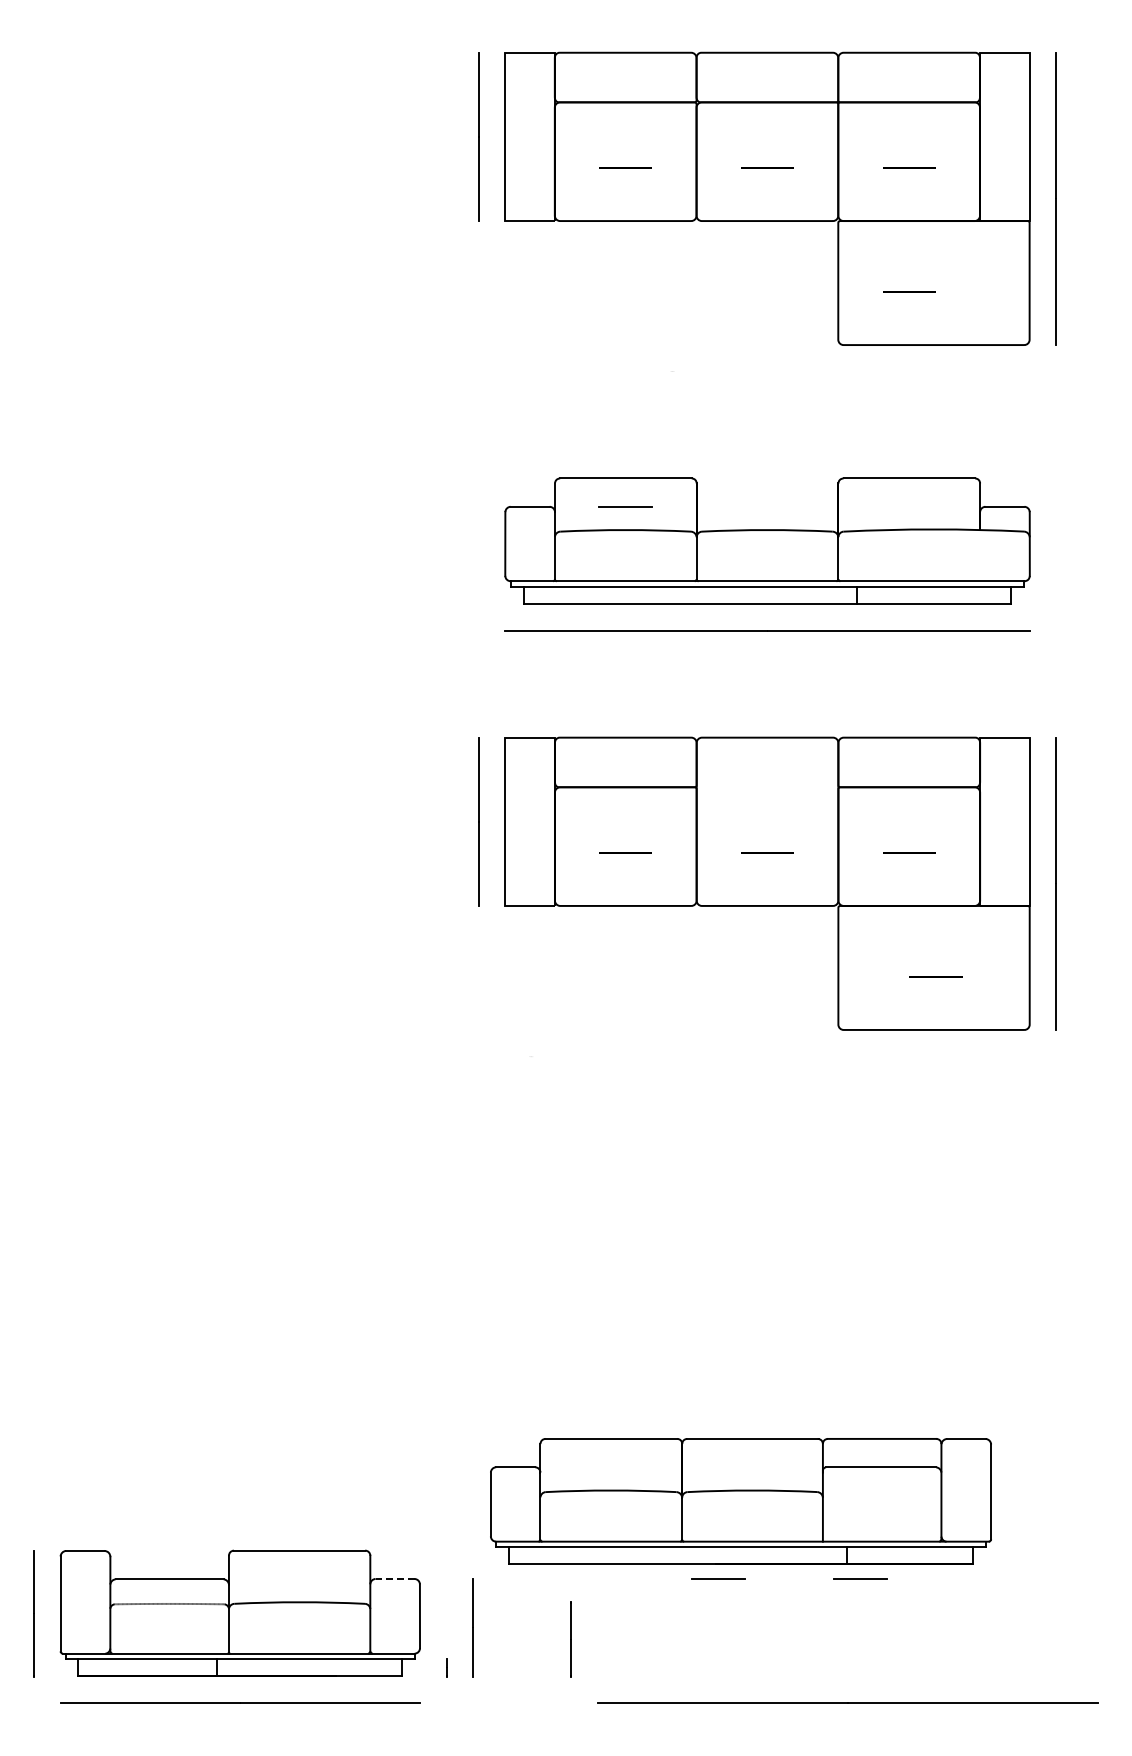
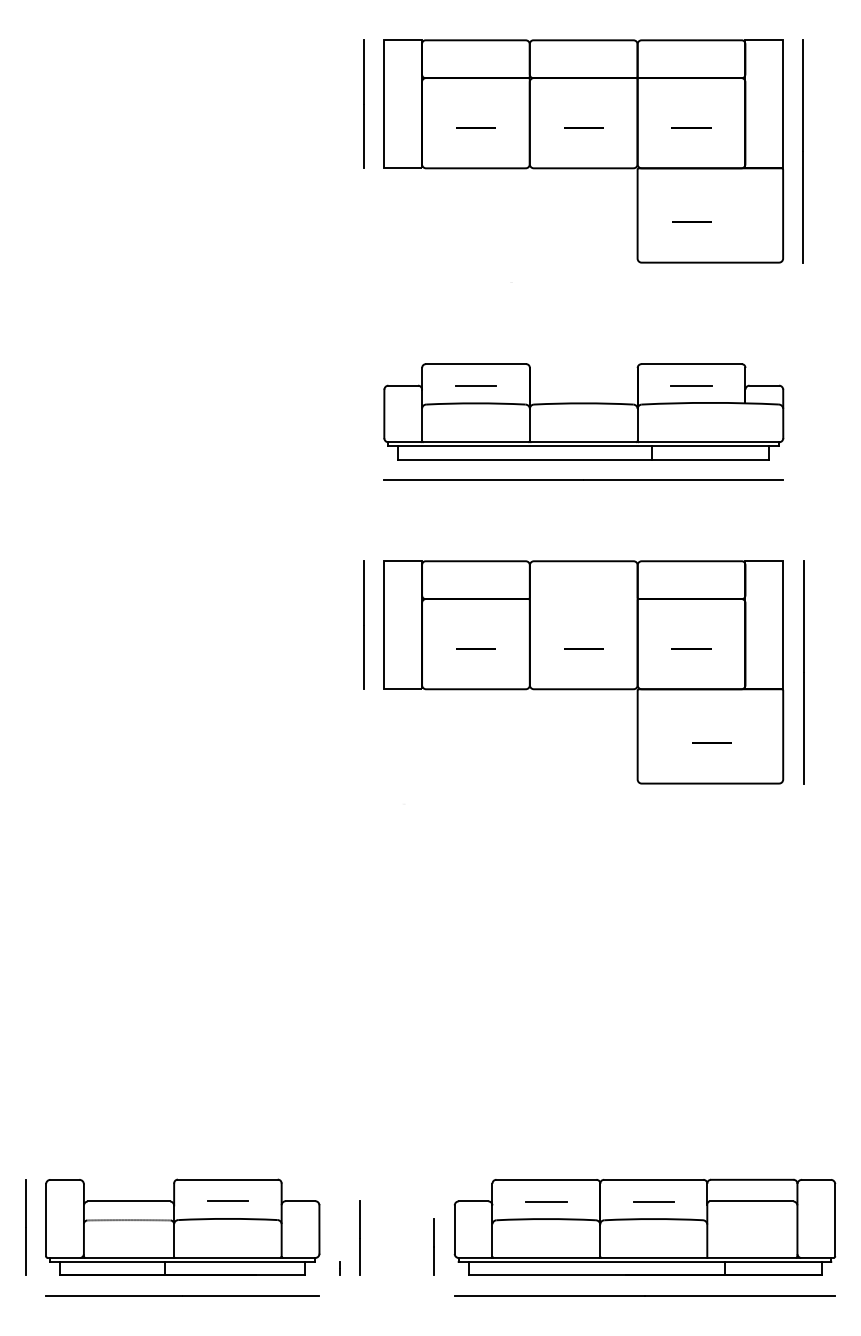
line: (908, 506) -> (691, 385), added
part: (740, 1501) -> (644, 1227), moved
line: (395, 1578) -> (300, 1200), dashed -> solid
line: (298, 1579) -> (227, 1201), added

